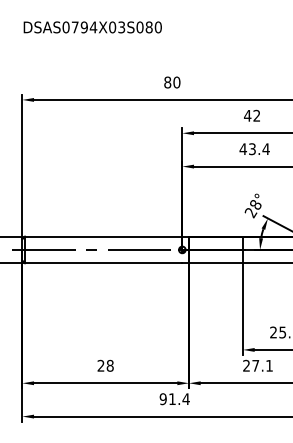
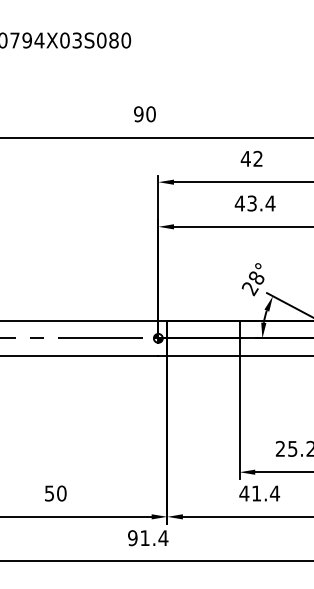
text: (167, 82) -> (138, 114), 80 -> 90
text: (105, 365) -> (55, 493), 28 -> 50
text: (257, 365) -> (258, 493), 27.1 -> 41.4

